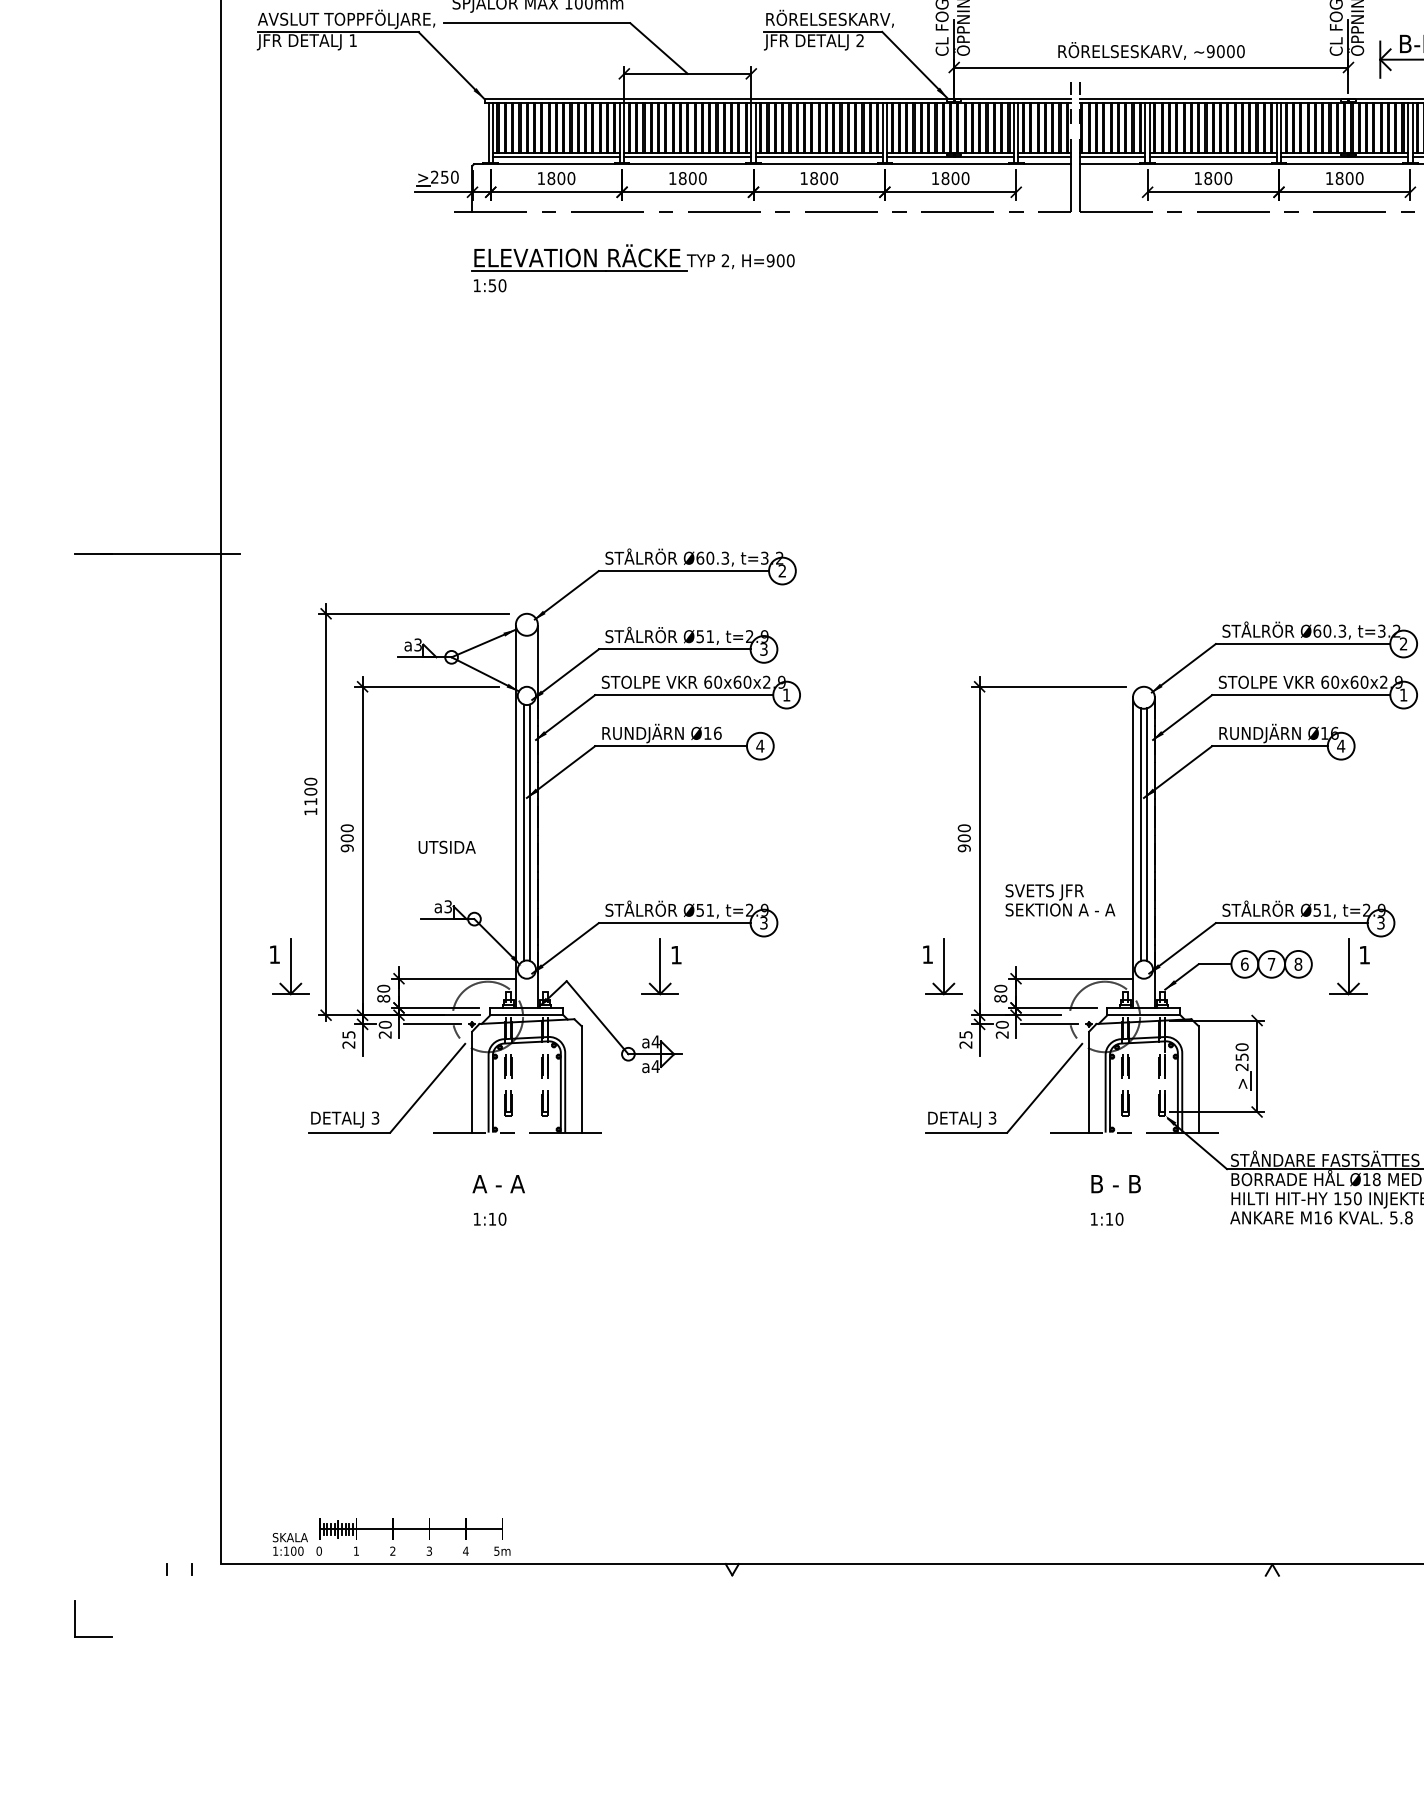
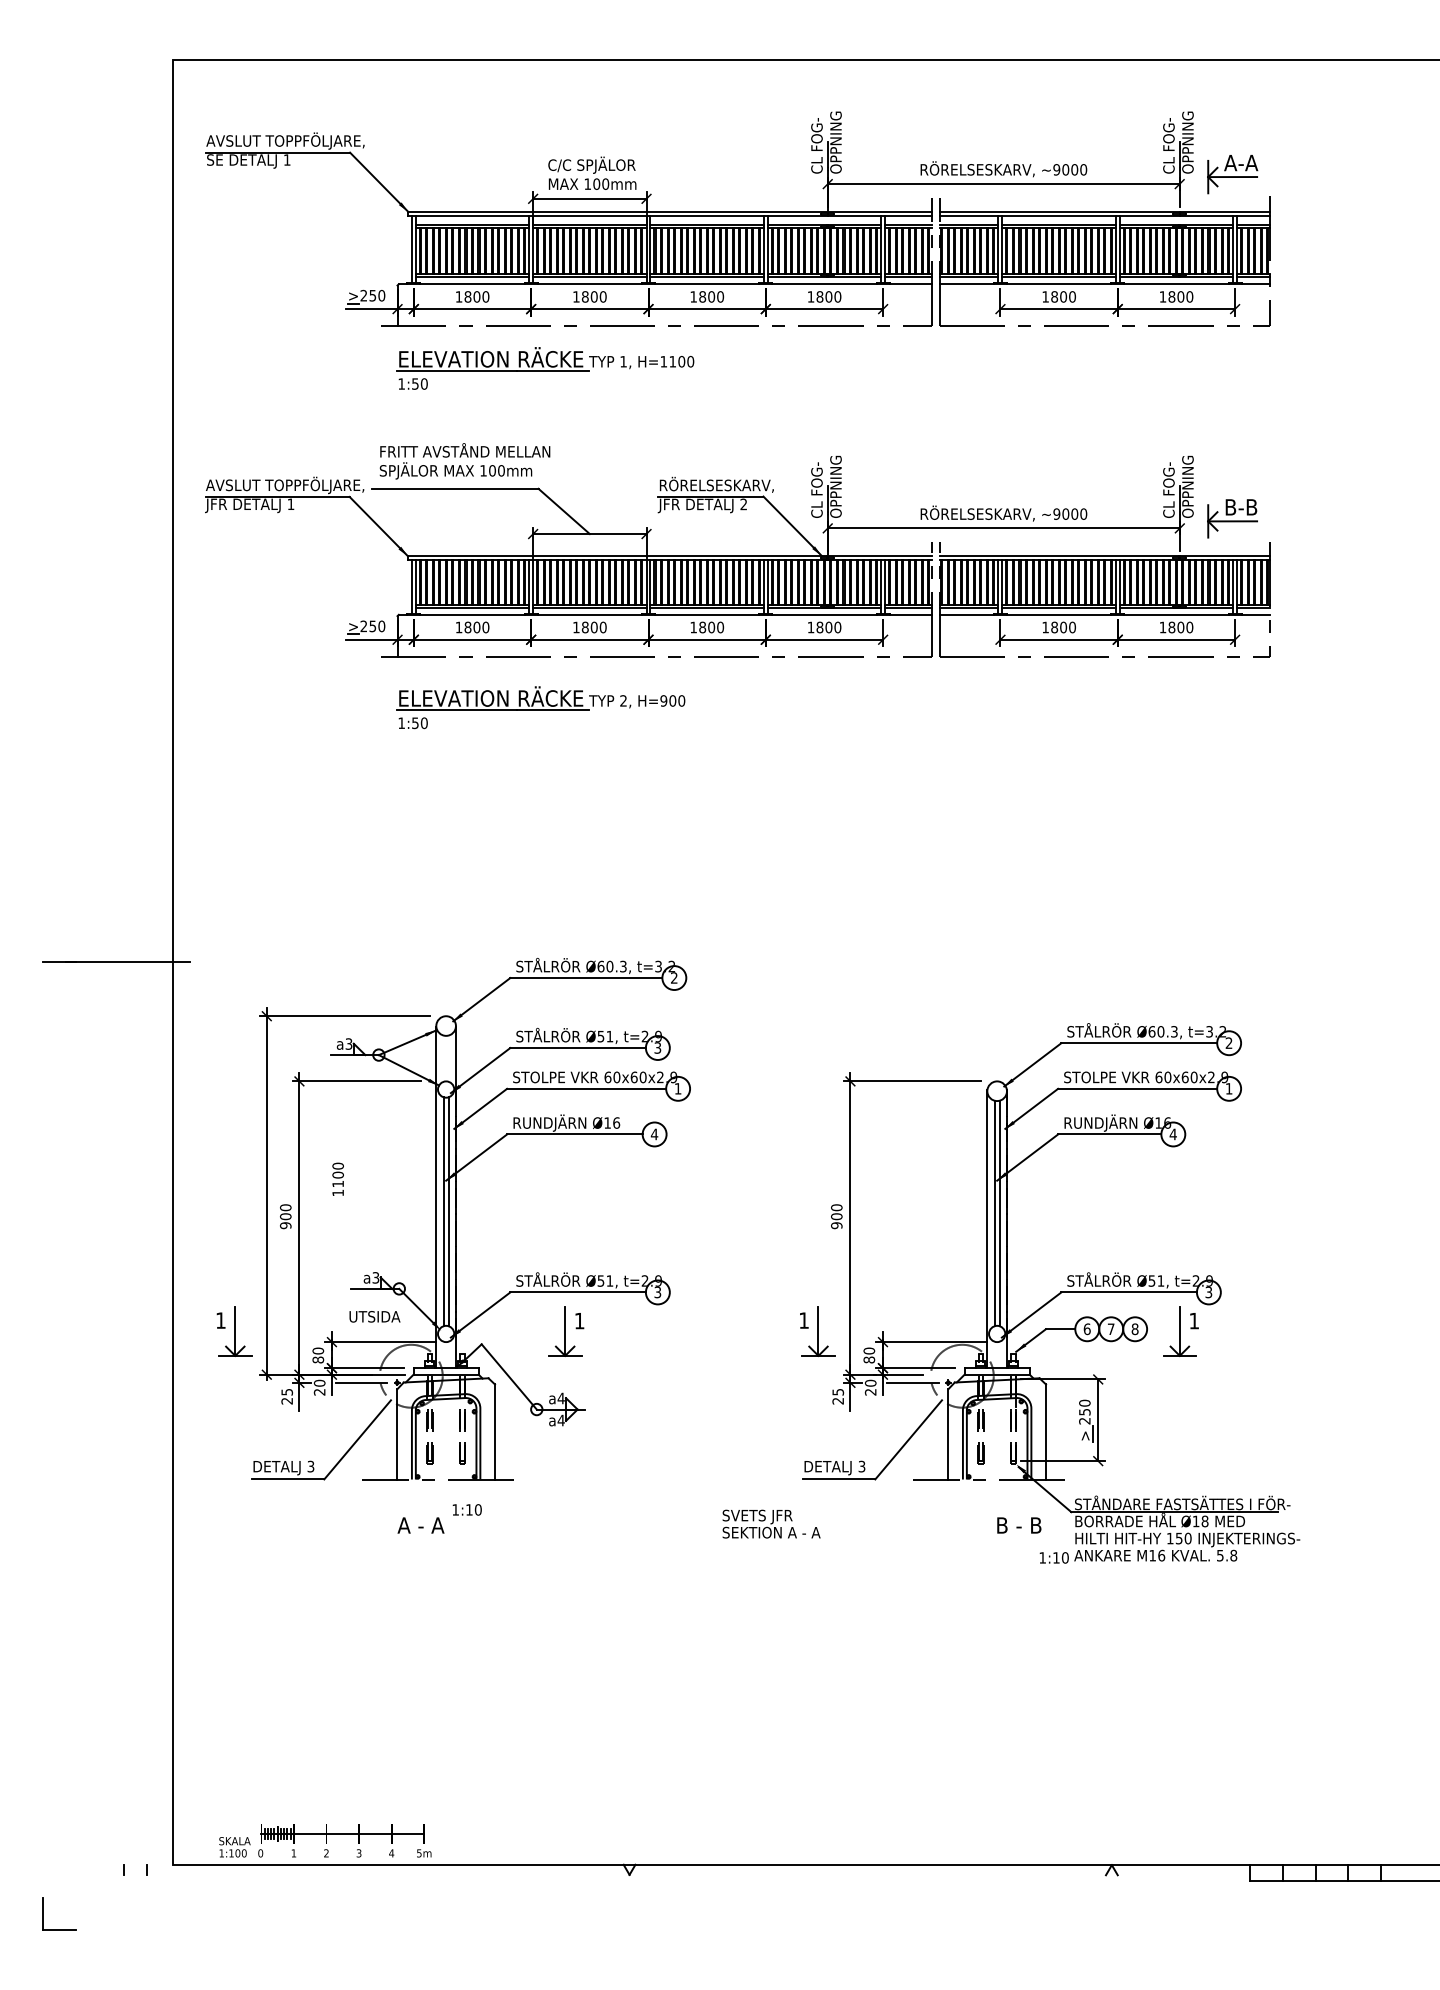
text: (310, 795) -> (337, 1178), moved
text: (446, 847) -> (374, 1316), moved
text: (1060, 899) -> (771, 1523), moved
text: (1116, 1184) -> (1019, 1525), moved
text: (489, 1218) -> (466, 1509), moved
text: (1106, 1218) -> (1053, 1557), moved

